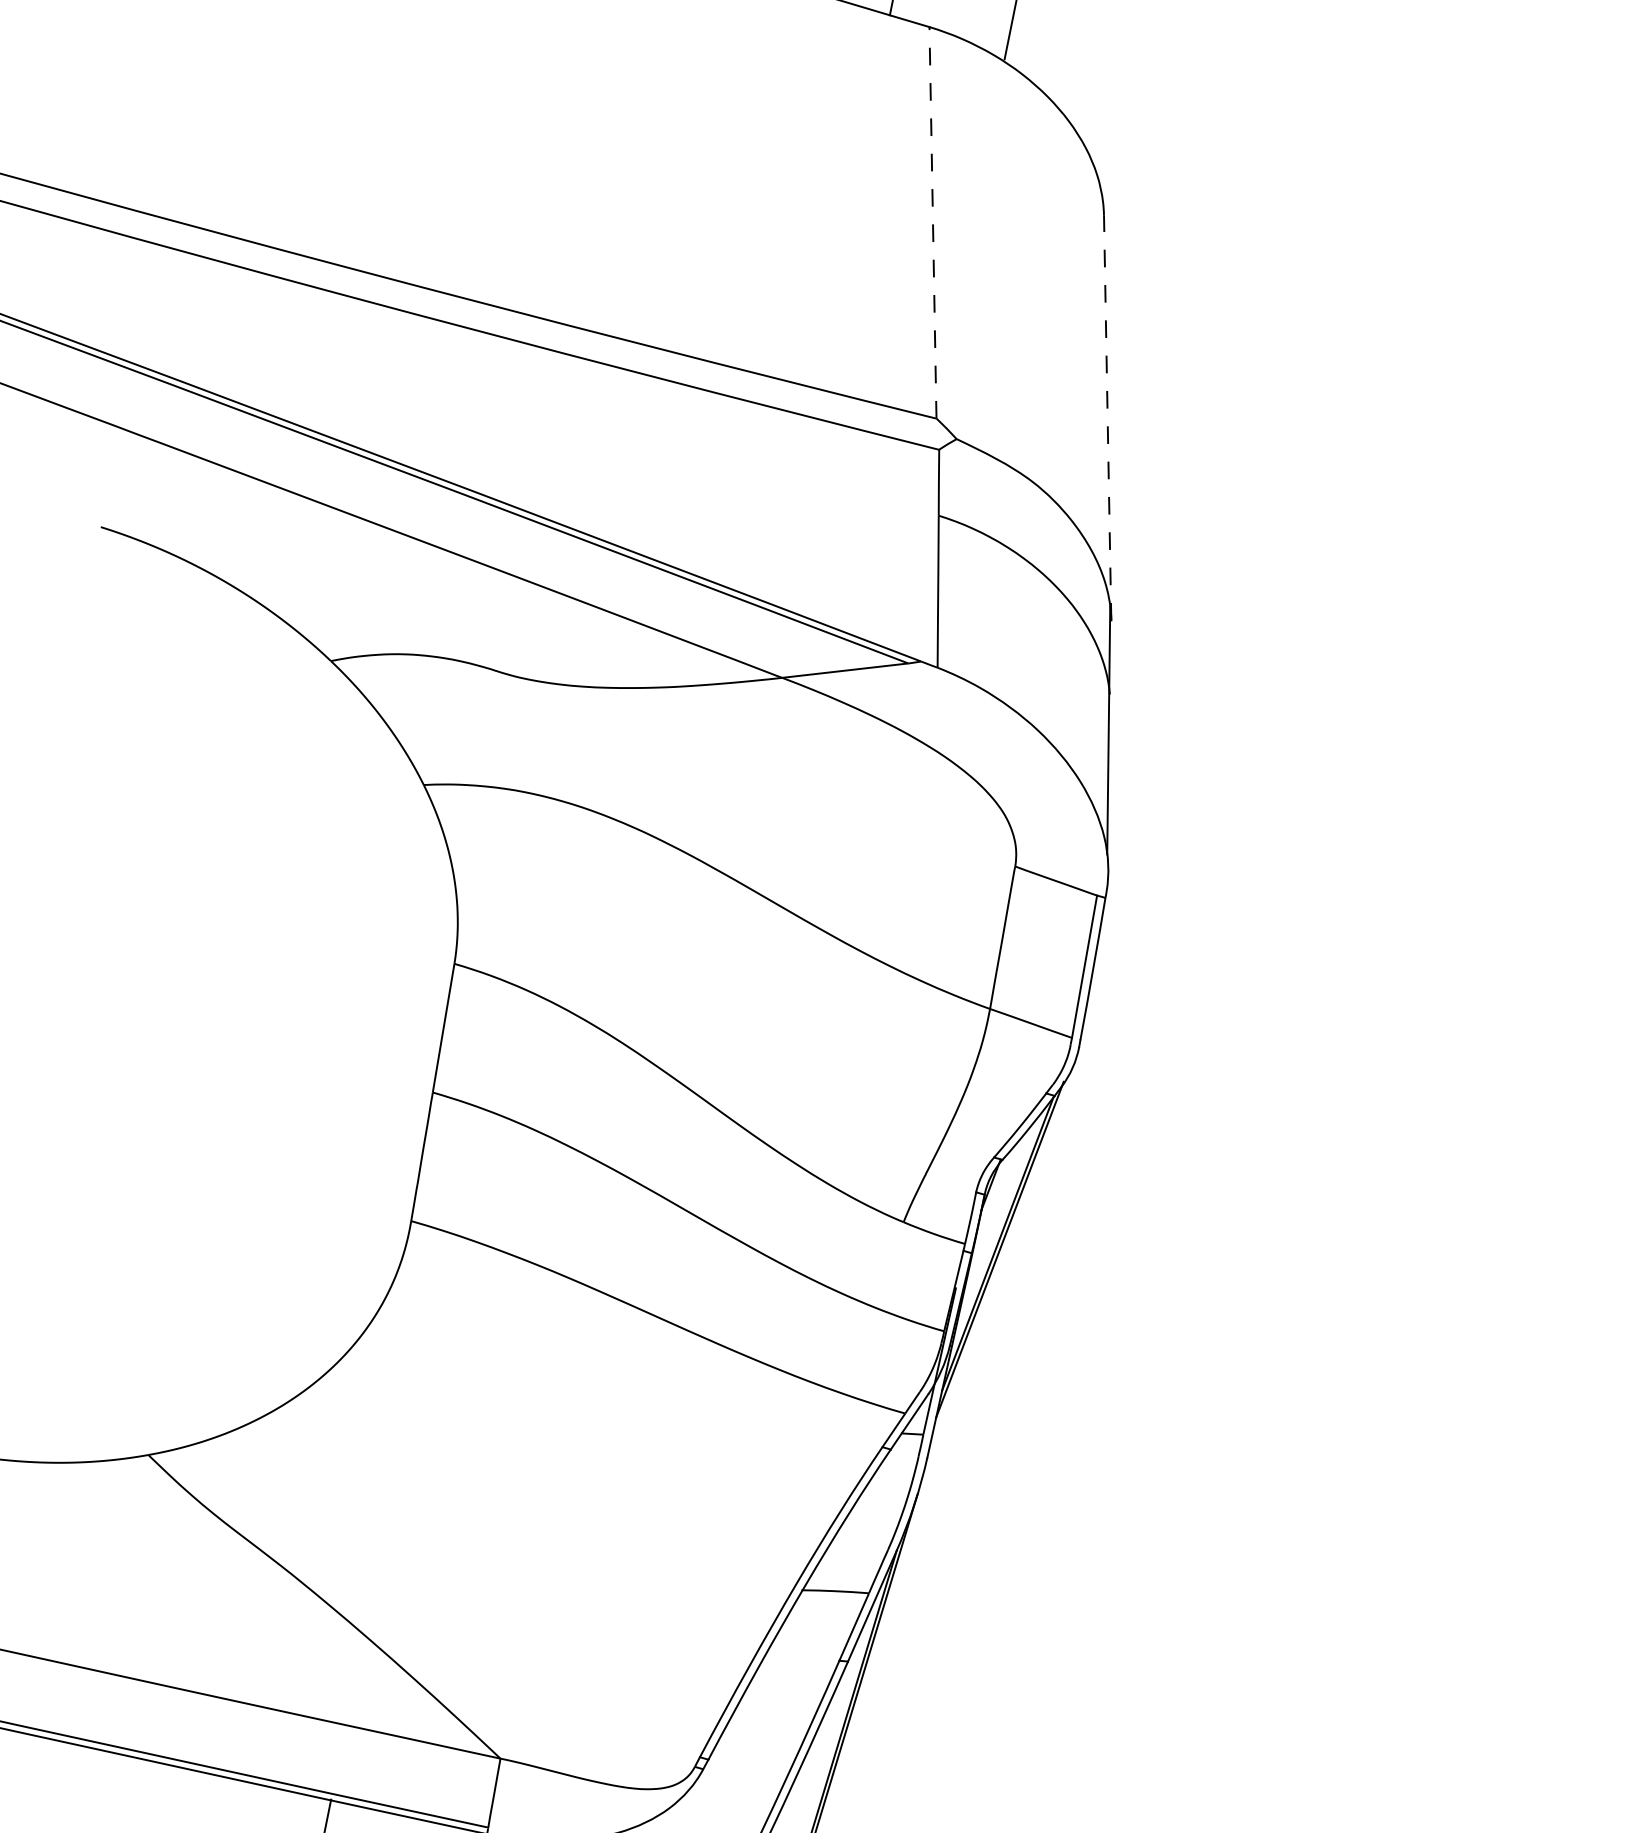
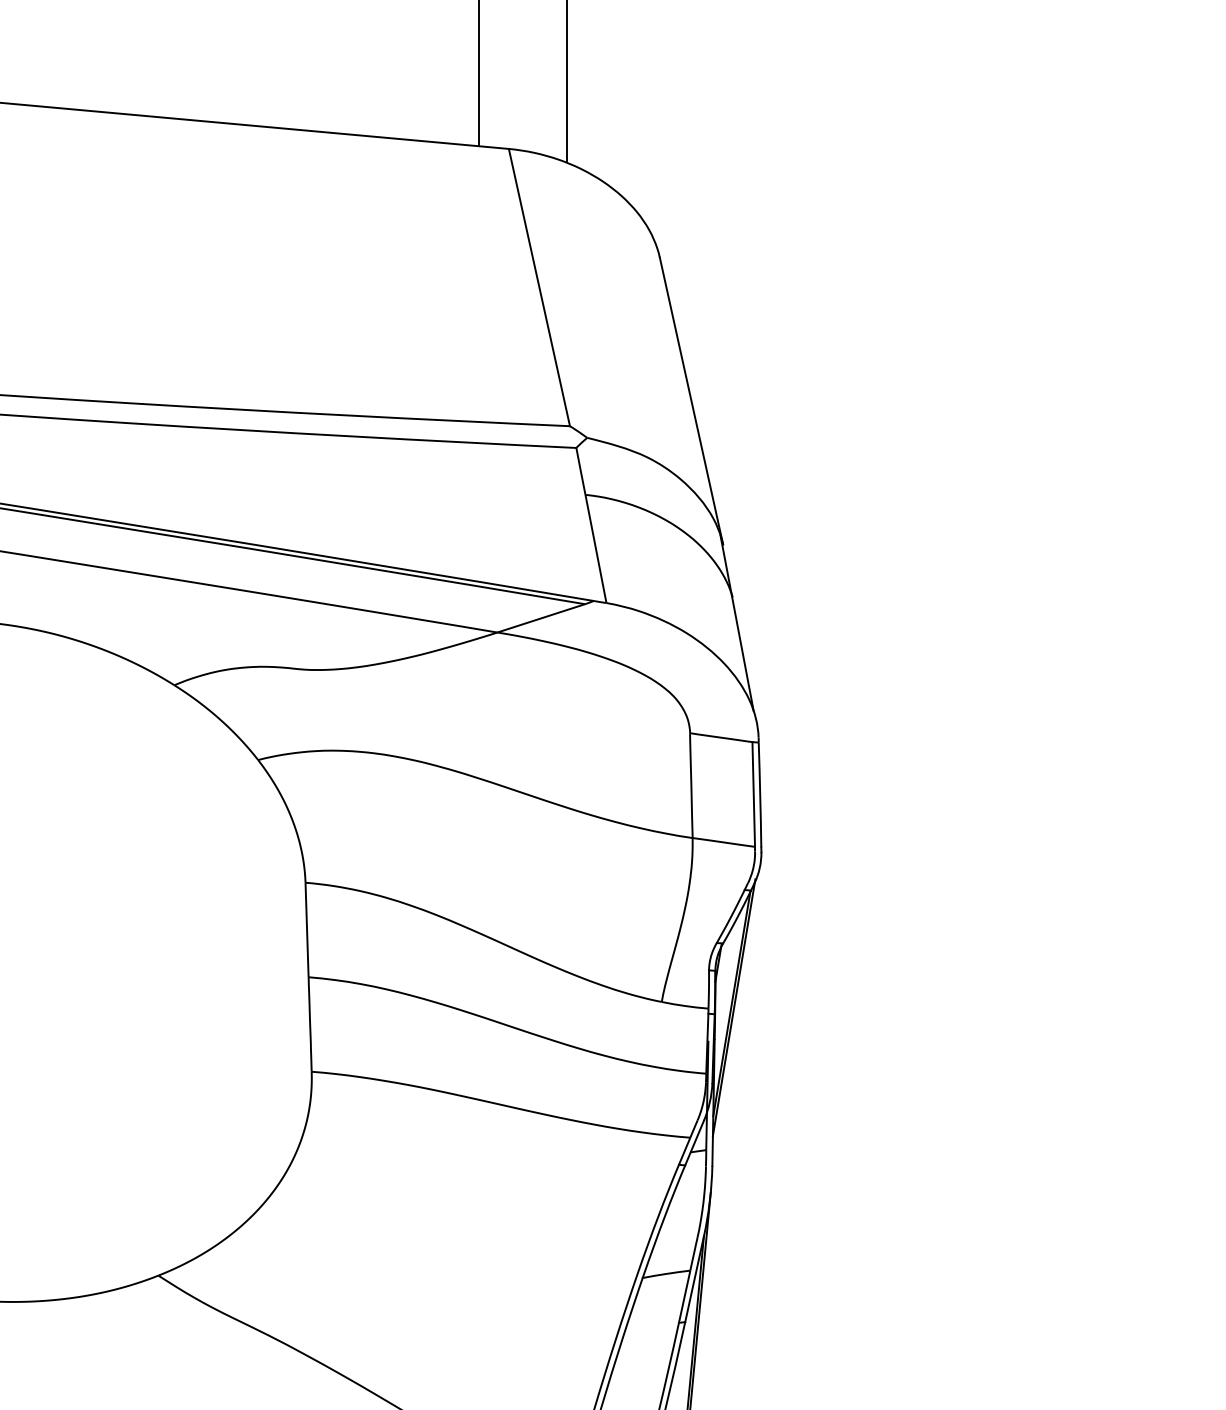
line: (933, 222) -> (539, 287), dashed -> solid
line: (1107, 418) -> (691, 401), dashed -> solid

